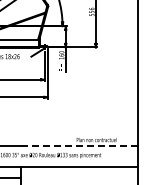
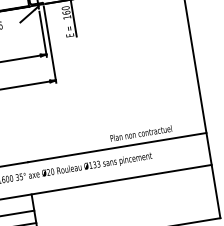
line: (79, 146) -> (116, 147), dashed -> solid

